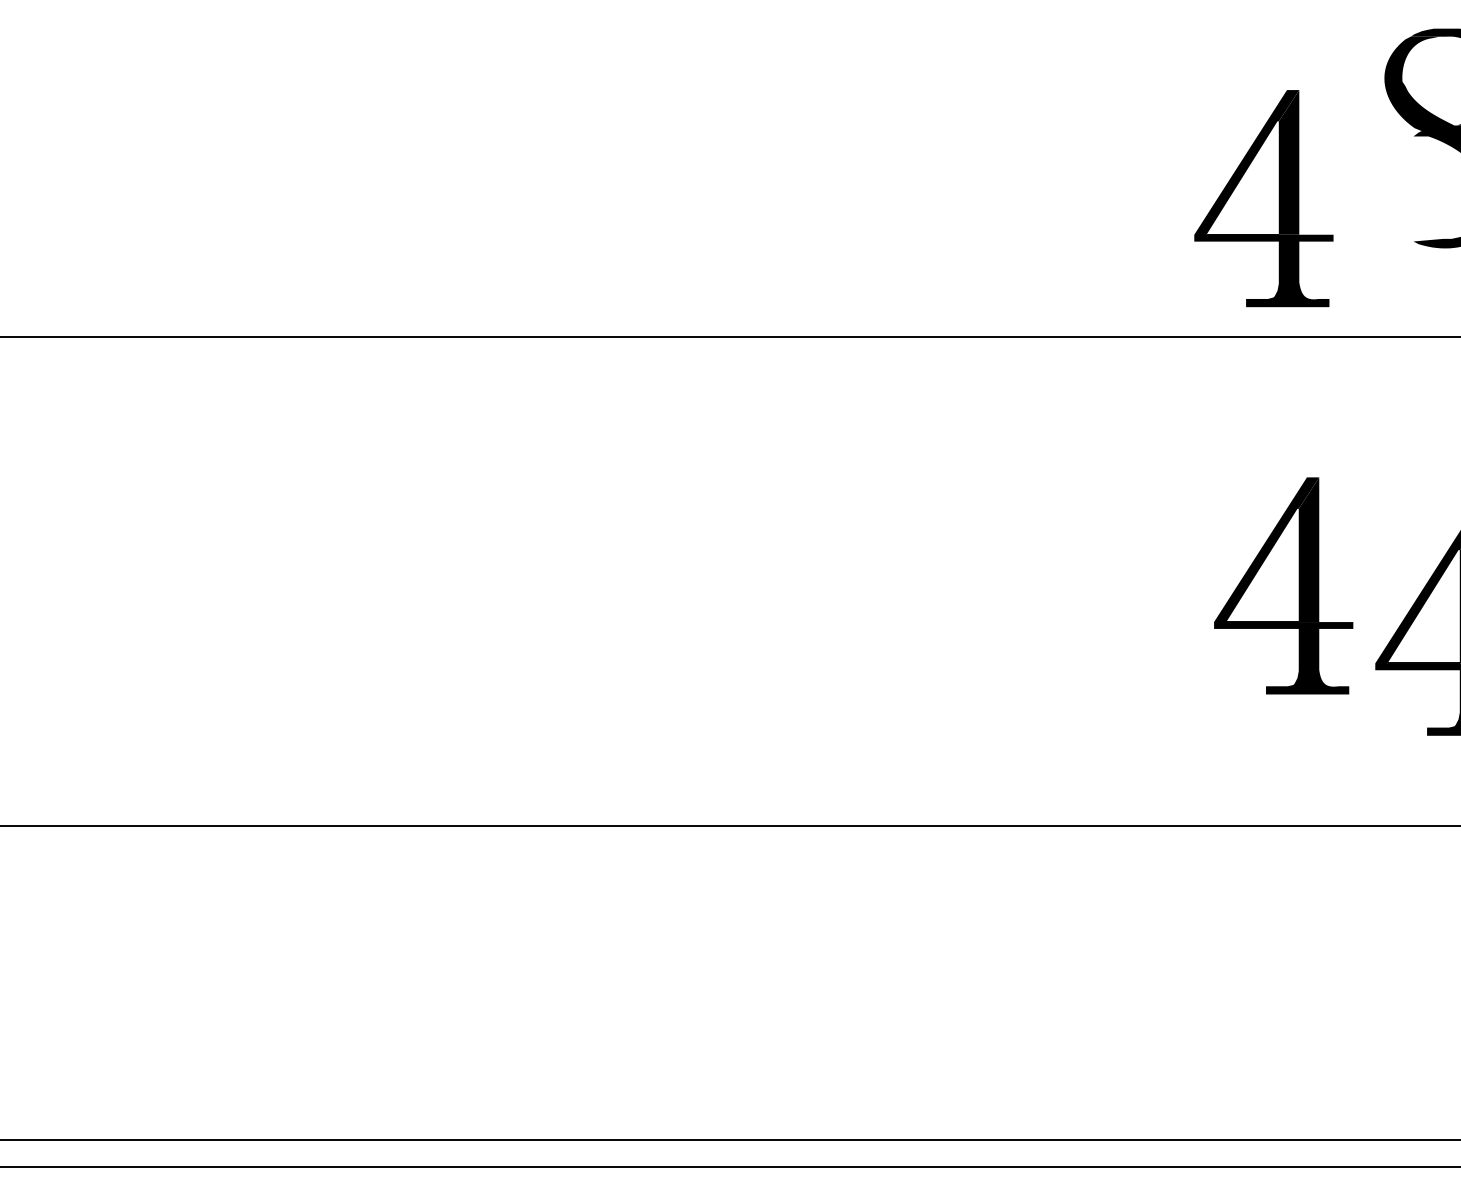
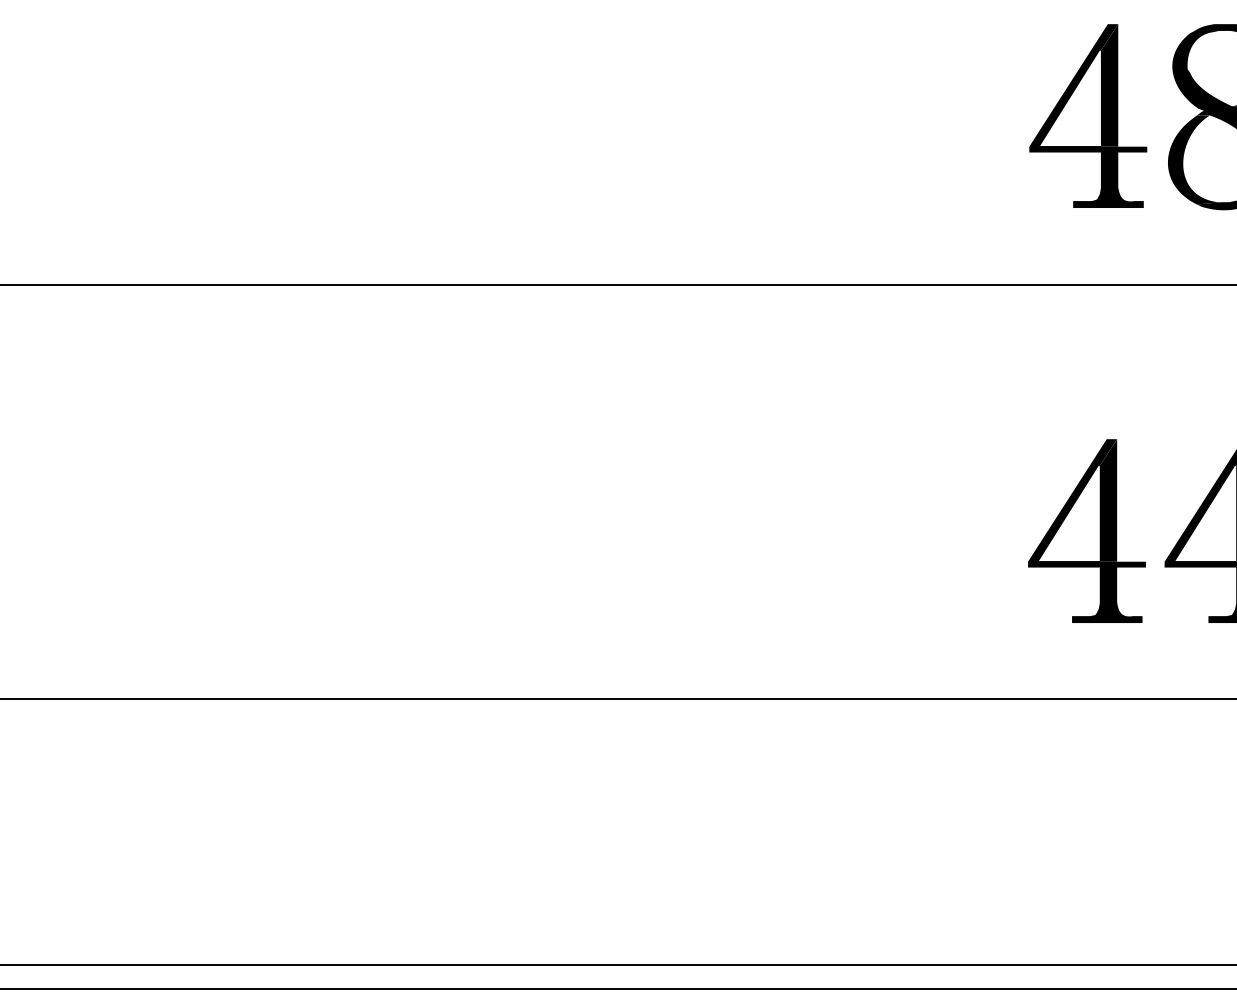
fill: (1410, 188) -> (1194, 159), added
part: (1264, 197) -> (1088, 115), moved
part: (1283, 585) -> (1086, 530), moved

